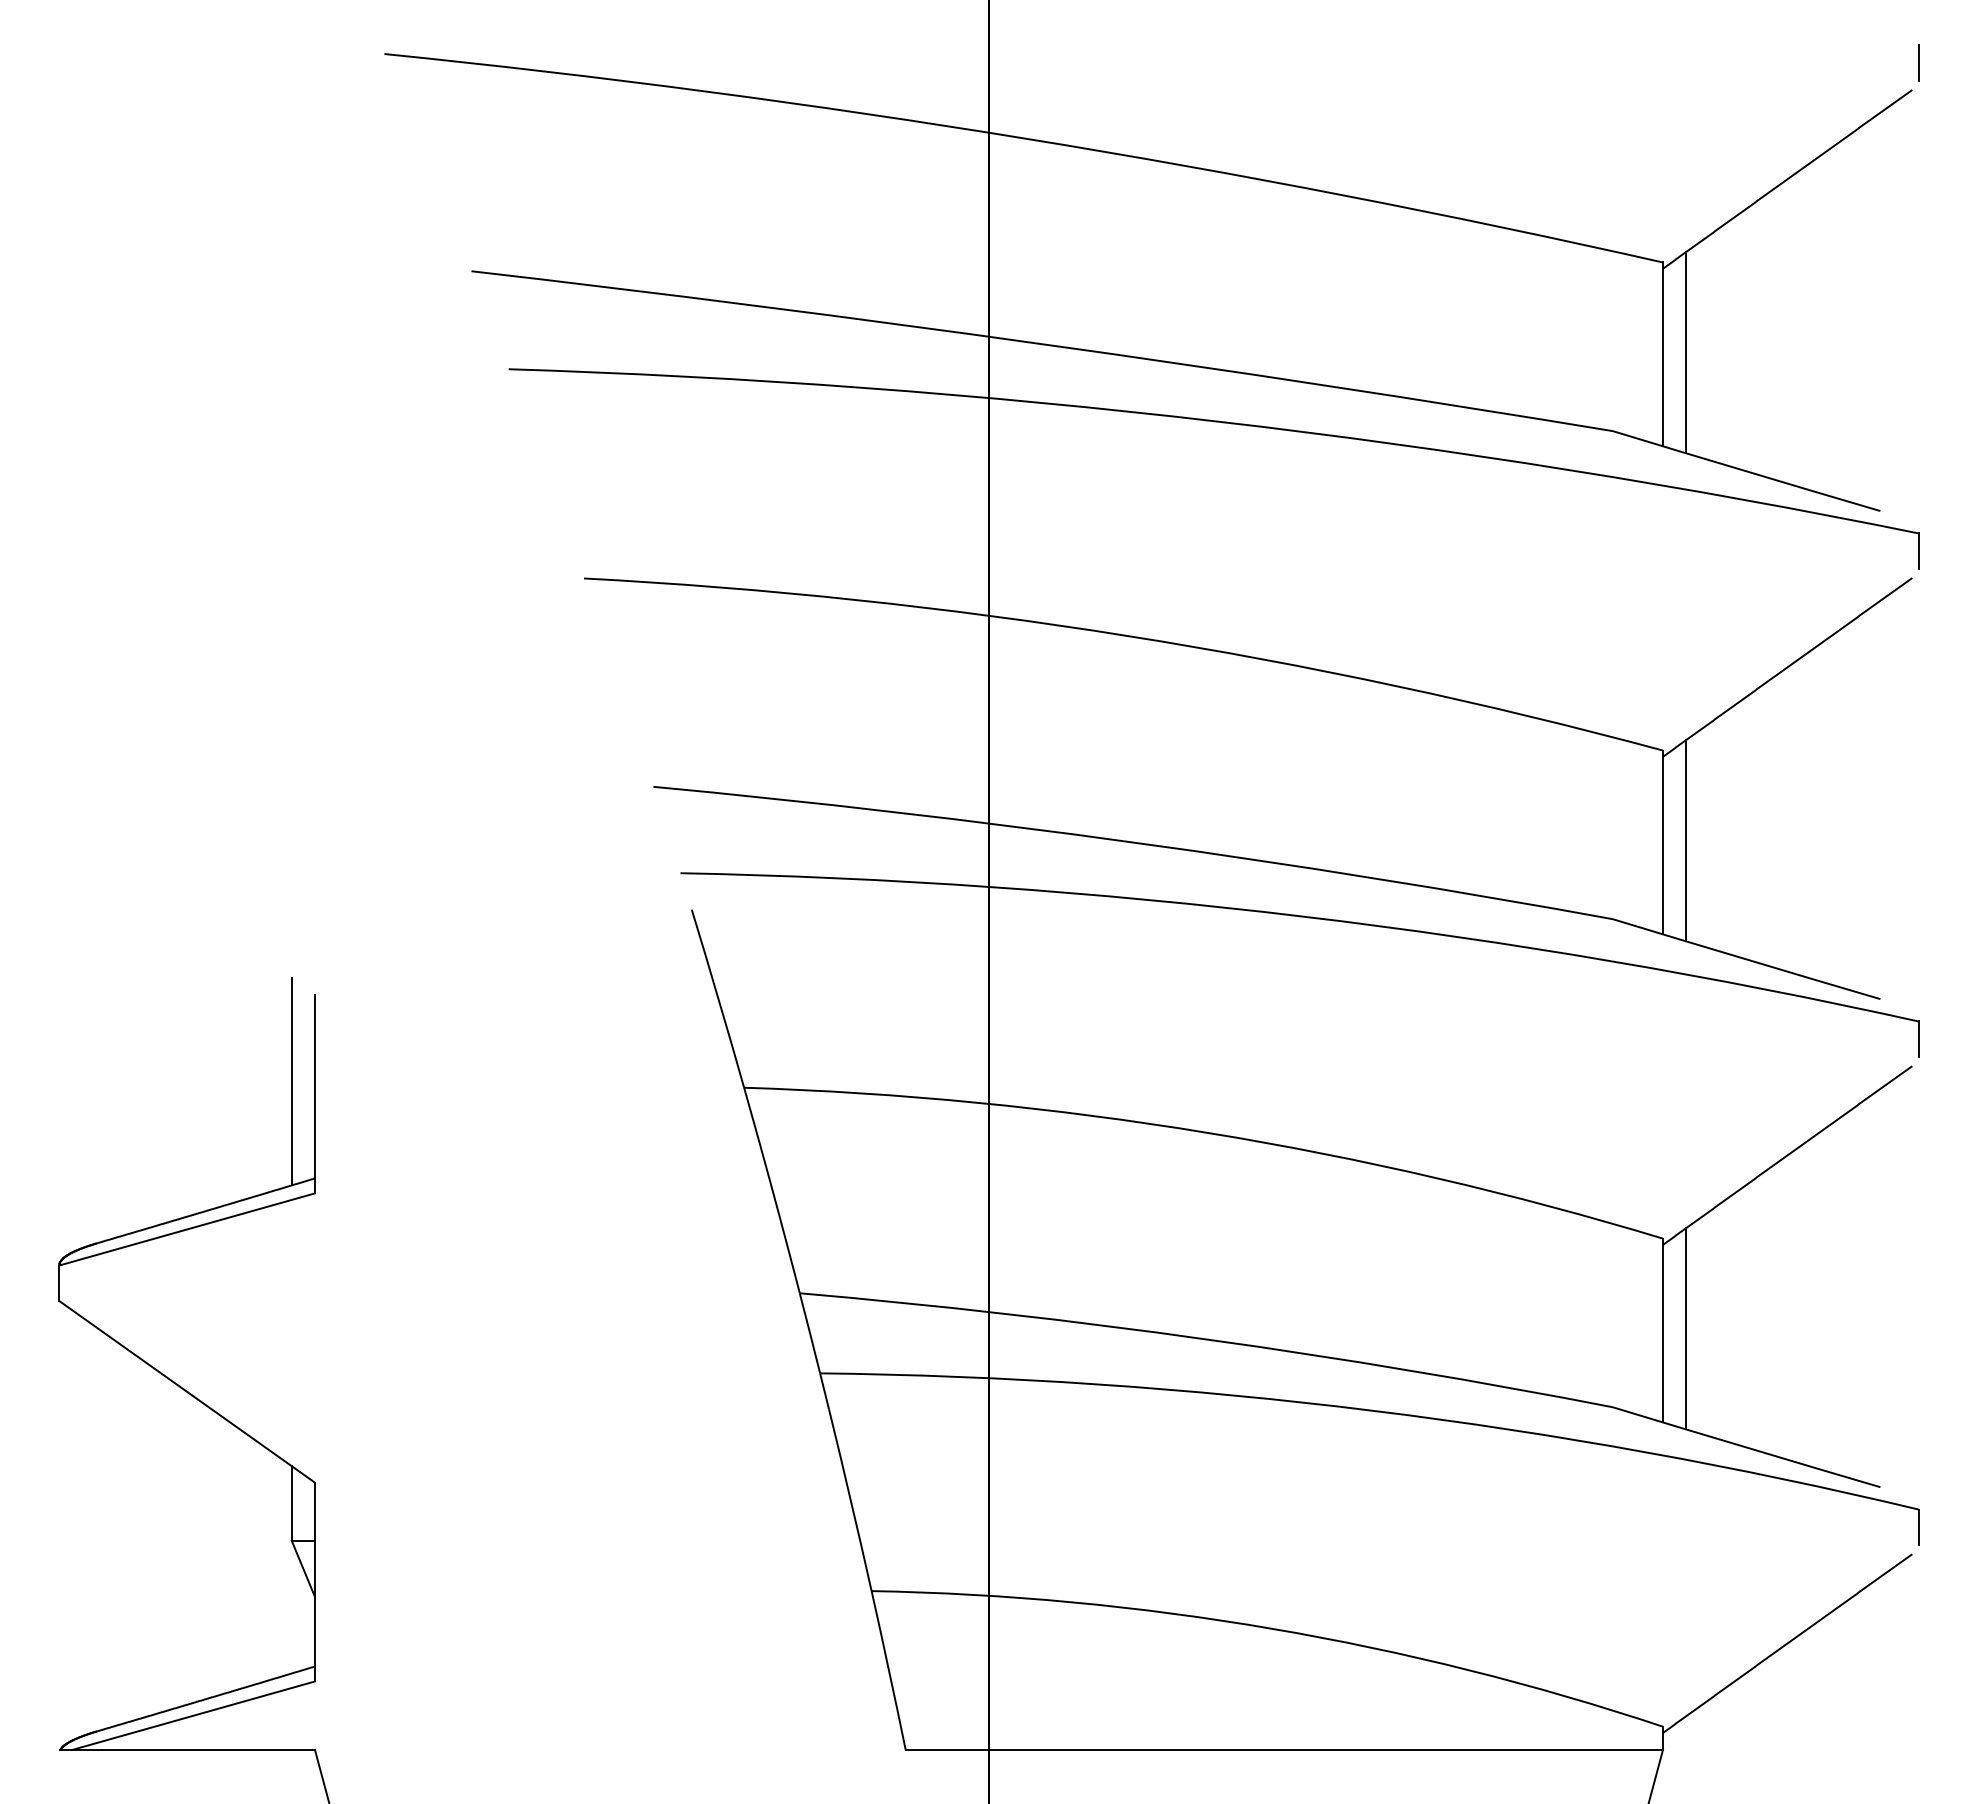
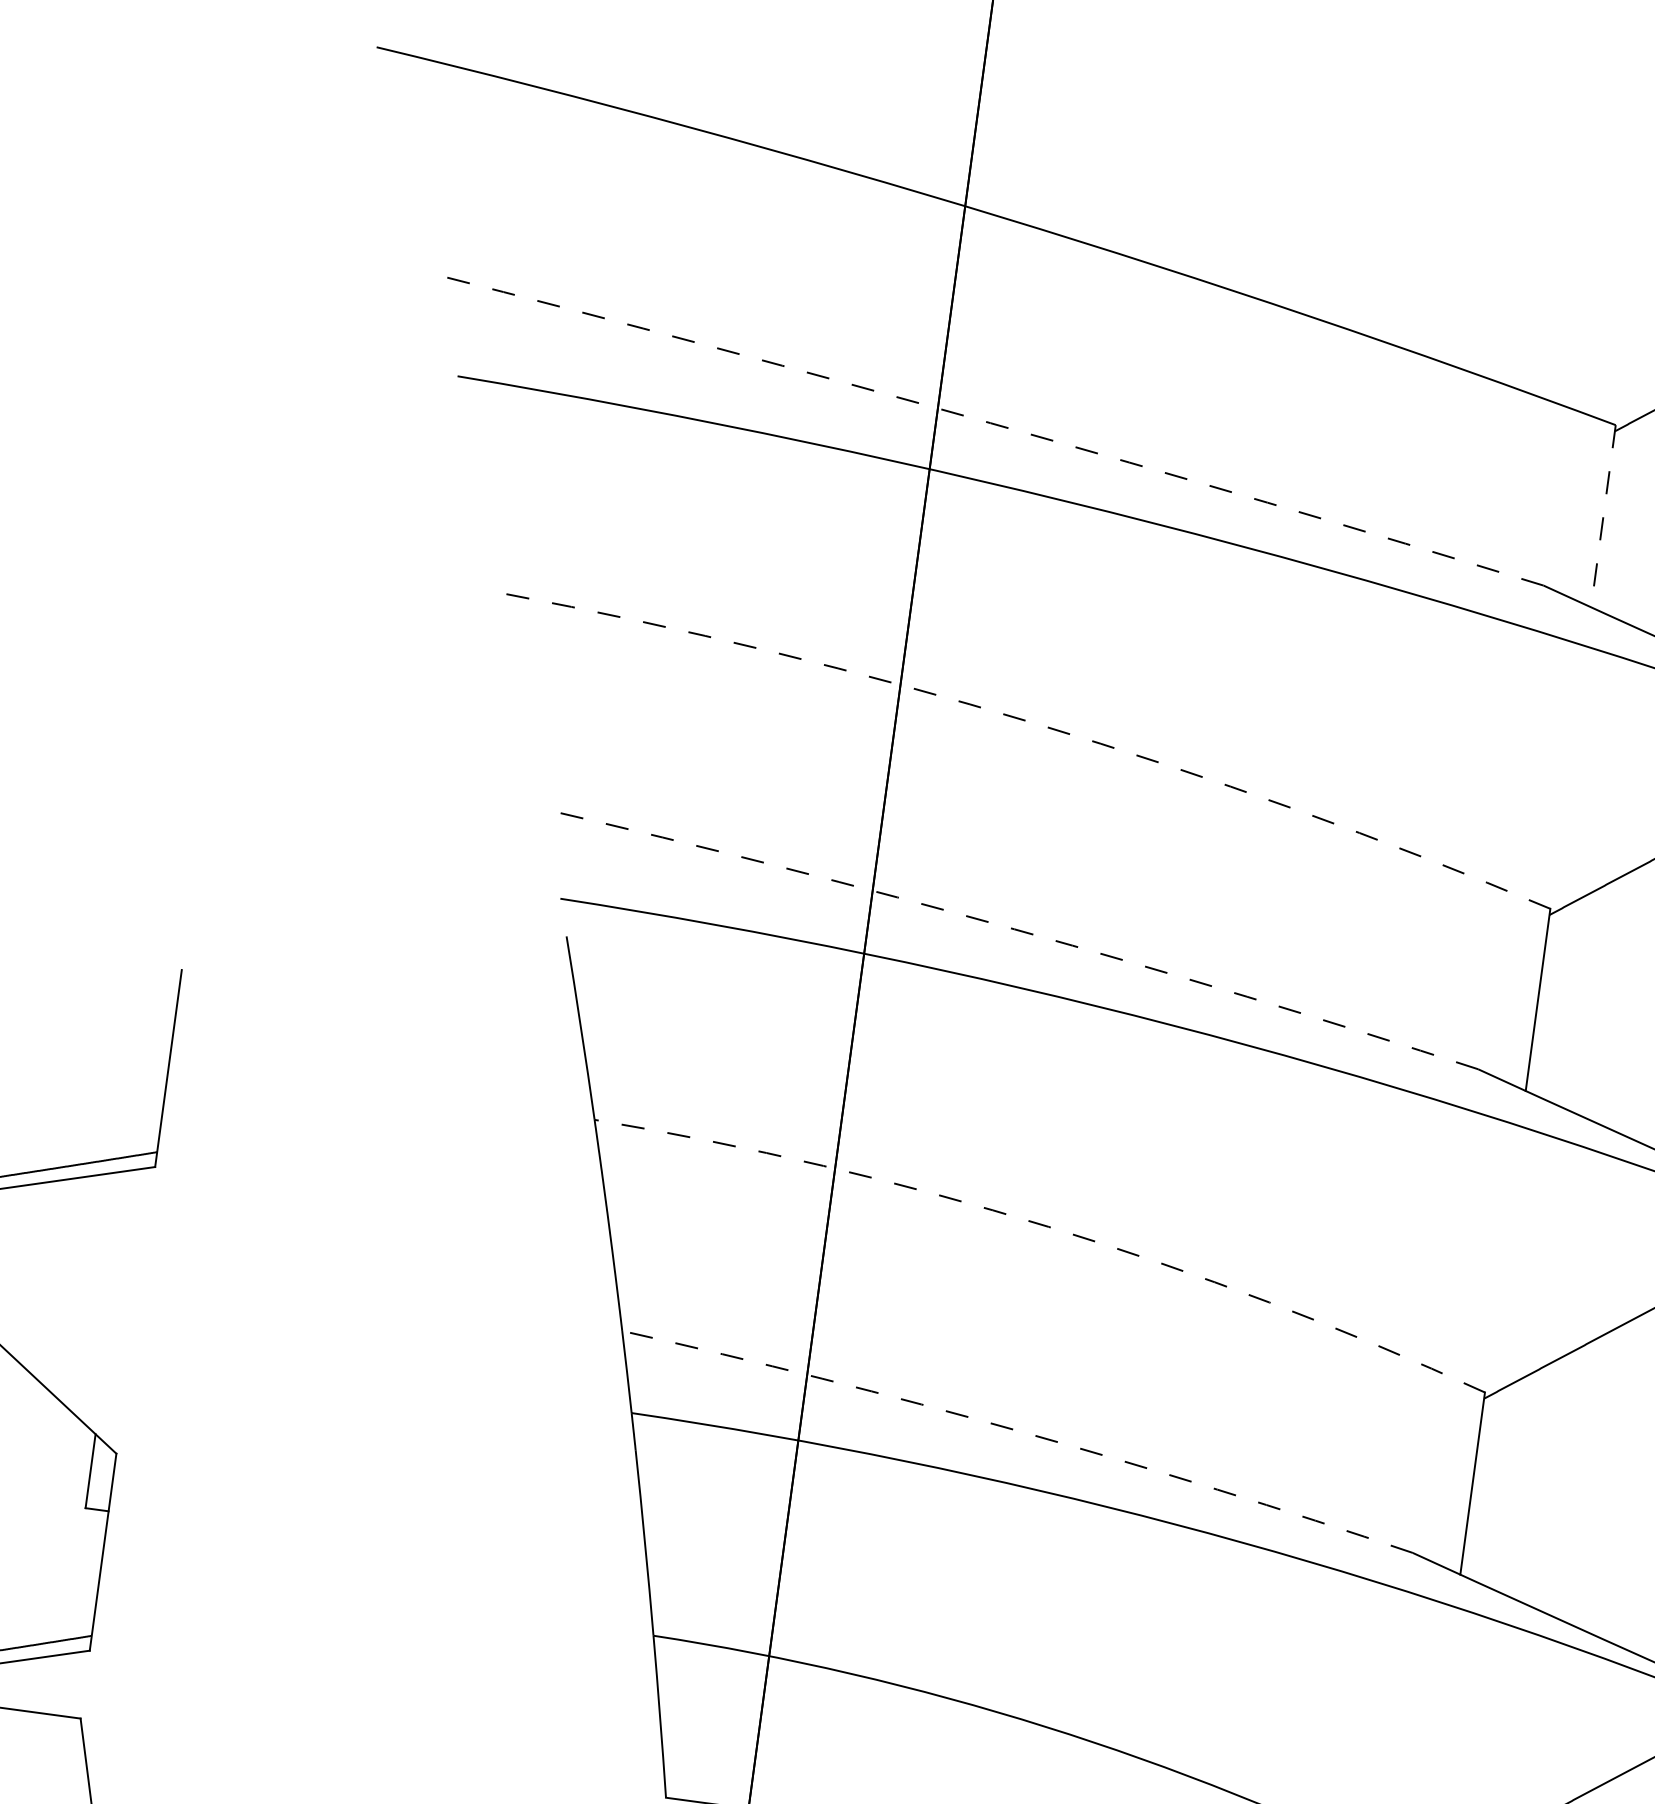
arc: (1043, 344) -> (990, 423), solid -> dashed
line: (1686, 352) -> (1626, 517), removed
line: (1662, 354) -> (1602, 516), solid -> dashed
arc: (1128, 636) -> (1035, 724), solid -> dashed
line: (1686, 840) -> (1561, 1001), removed
arc: (1134, 842) -> (1014, 929), solid -> dashed
line: (291, 1081) -> (146, 1053), removed
arc: (1208, 1132) -> (1048, 1226), solid -> dashed
line: (1686, 1328) -> (1496, 1484), removed
arc: (1207, 1339) -> (1020, 1431), solid -> dashed
line: (302, 1568) -> (92, 1537), removed

